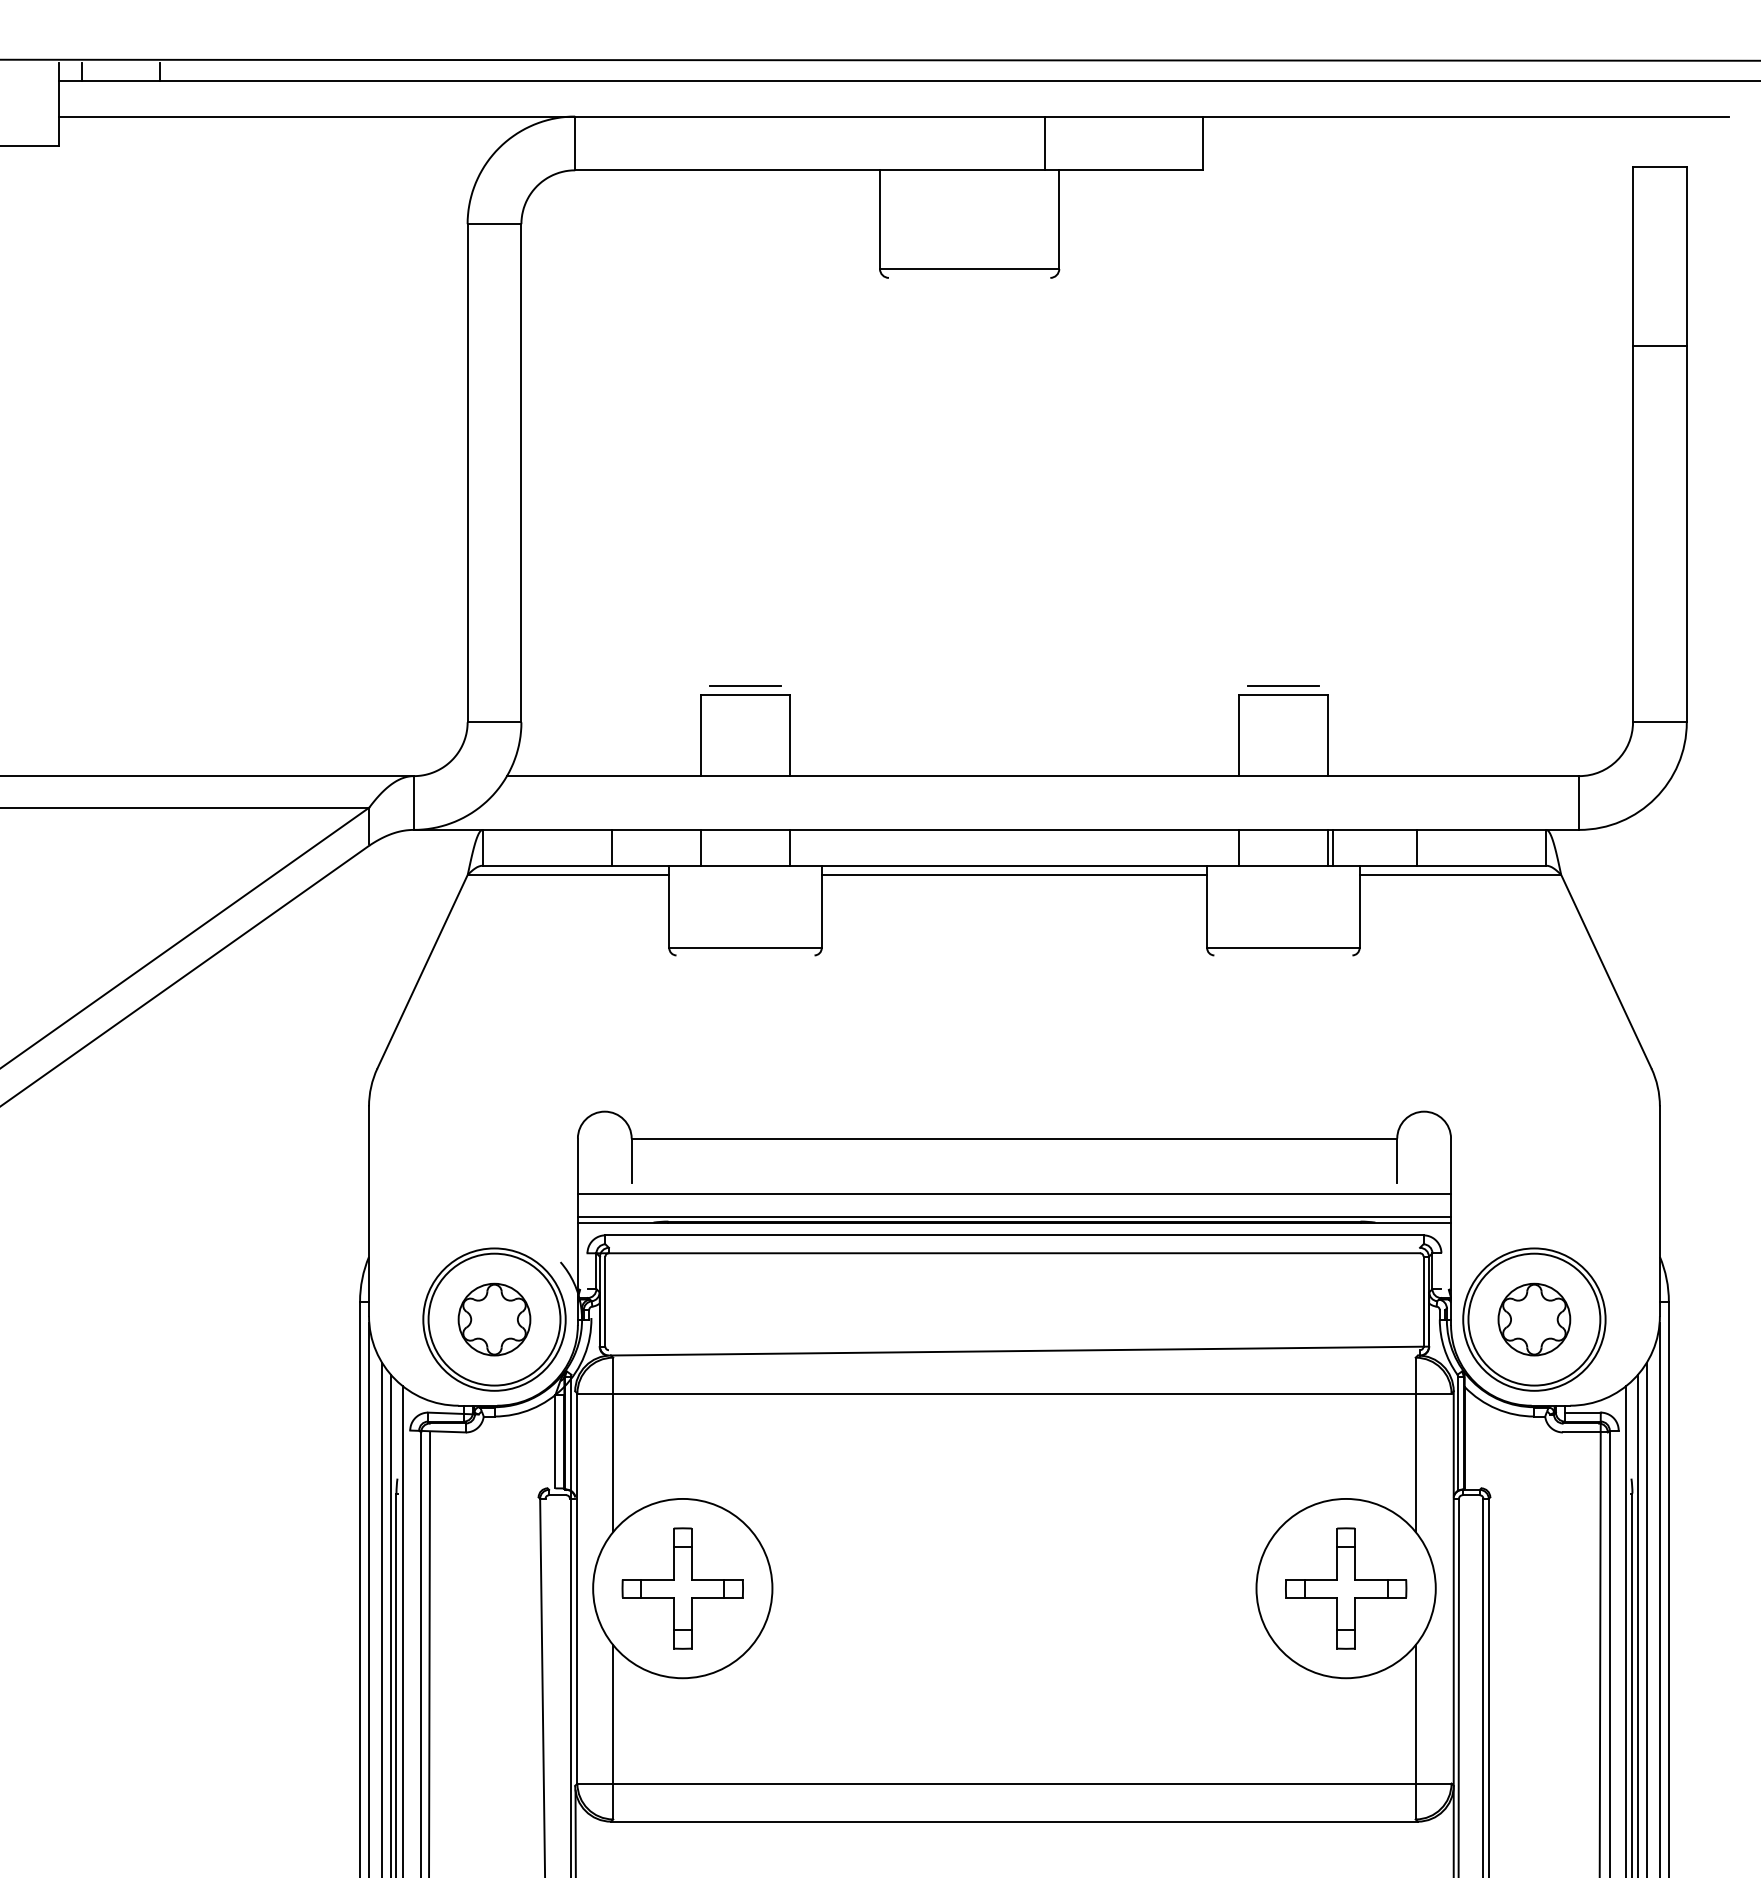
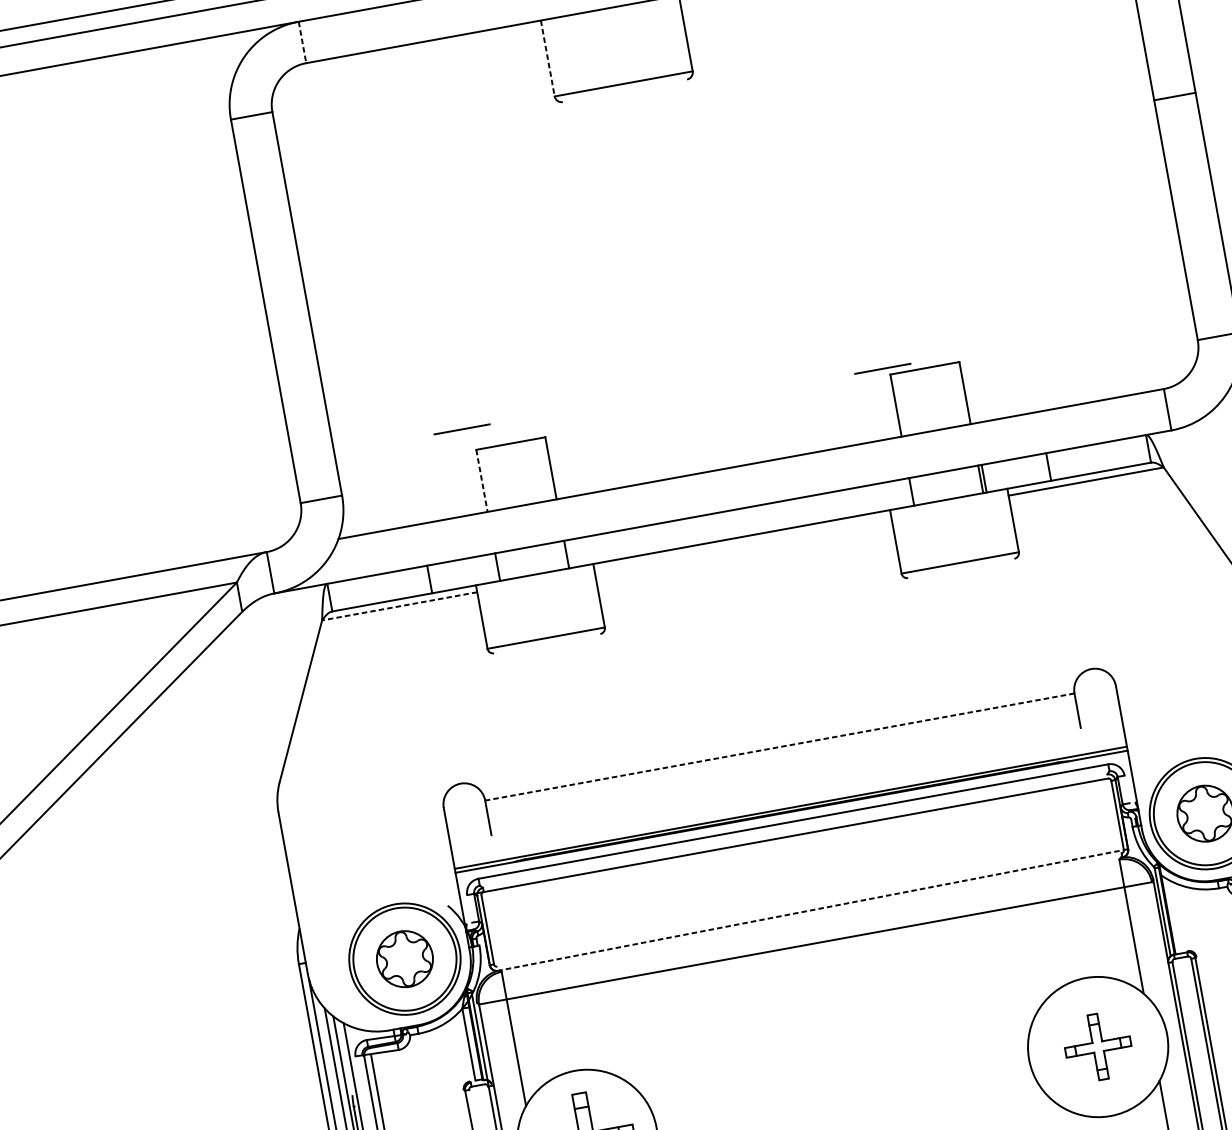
line: (575, 143) -> (302, 42), solid -> dashed
line: (880, 220) -> (548, 59), solid -> dashed
line: (1659, 345) -> (1174, 96), moved
line: (745, 685) -> (461, 428), moved
line: (1283, 685) -> (882, 368), moved
line: (700, 736) -> (481, 481), solid -> dashed
line: (568, 874) -> (399, 606), solid -> dashed
line: (1014, 874) -> (742, 543), removed
line: (1014, 1138) -> (779, 746), solid -> dashed
line: (1014, 1194) -> (787, 790), removed
line: (1020, 1351) -> (814, 910), solid -> dashed
part: (1346, 1588) -> (1098, 1046), size x0.7

